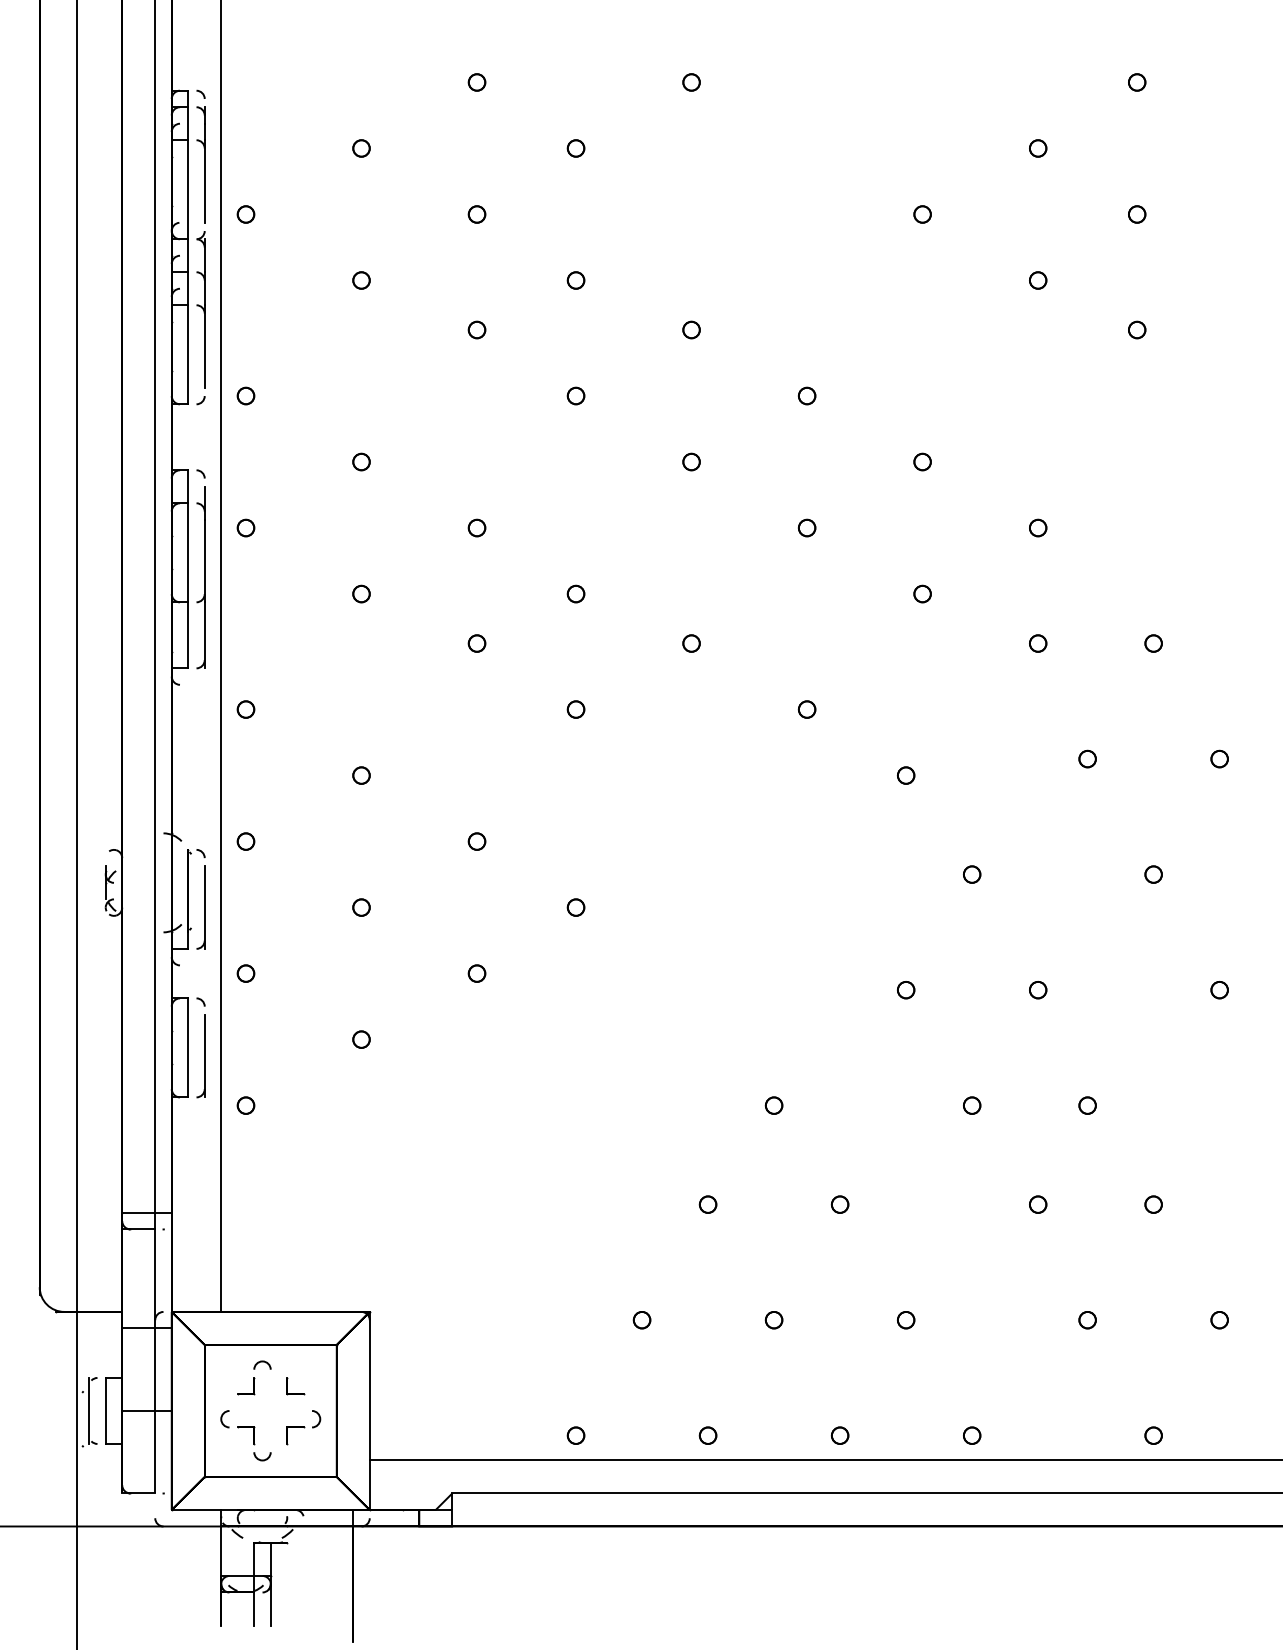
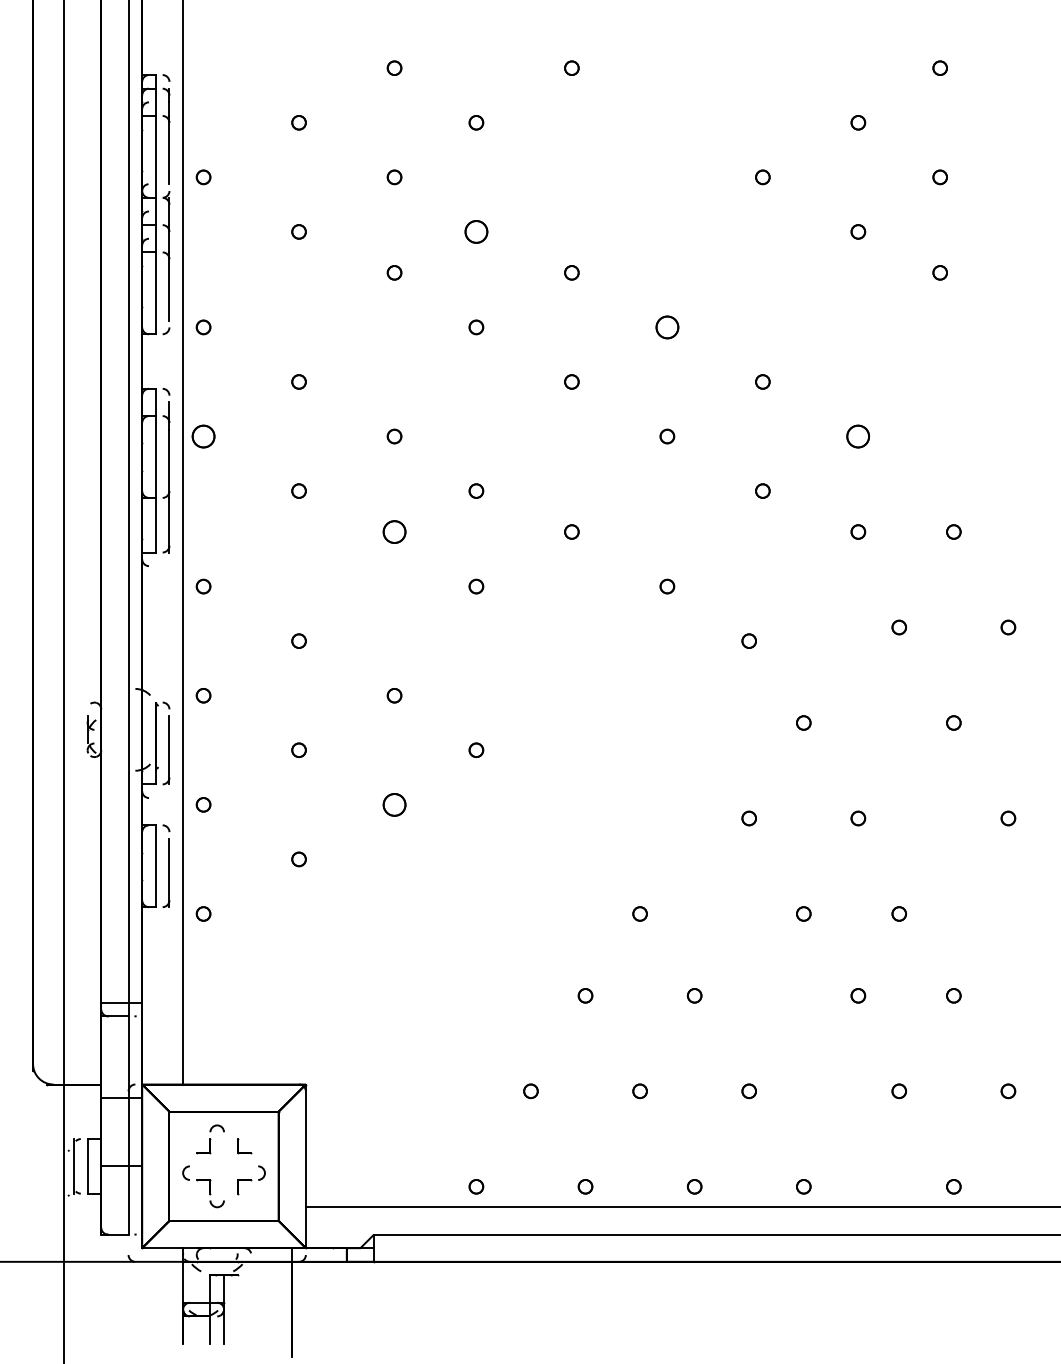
part: (575, 280) -> (475, 231), size x1.6
part: (806, 395) -> (666, 326), size x1.6
part: (245, 527) -> (203, 436), size x1.6
part: (1038, 527) -> (858, 436), size x1.6
part: (476, 643) -> (394, 531), size x1.6
part: (476, 973) -> (394, 804), size x1.6

